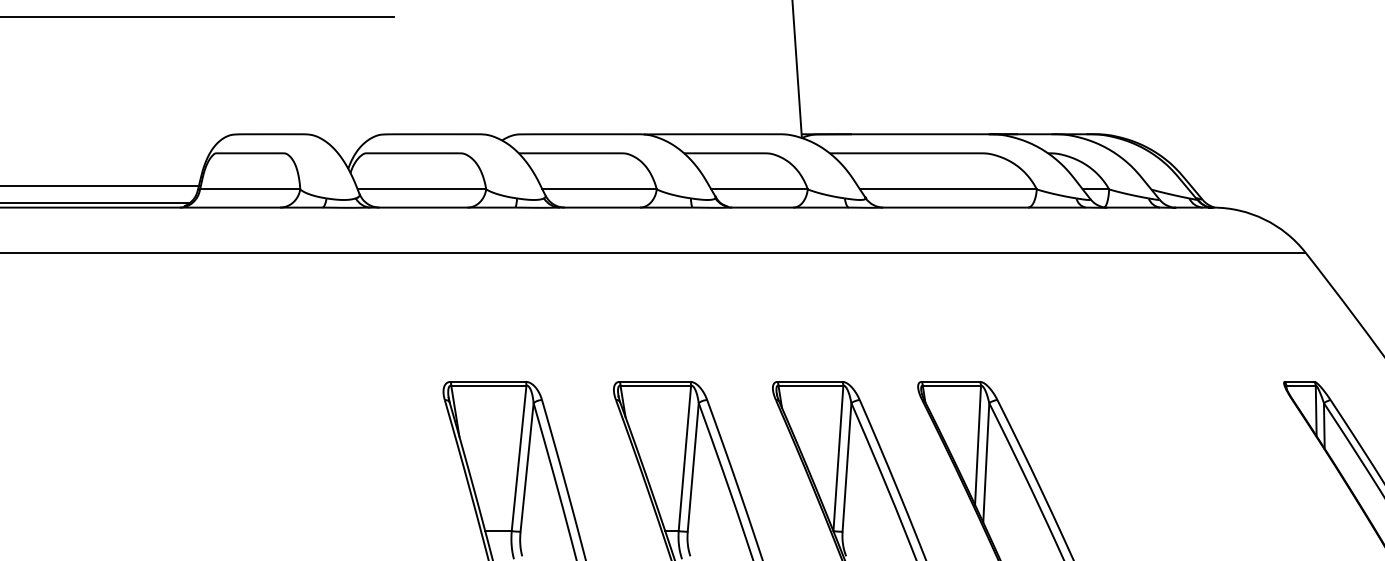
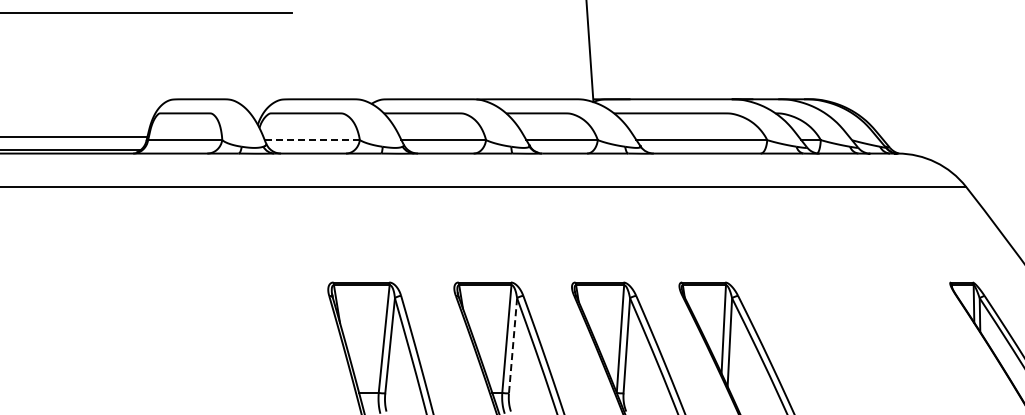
line: (422, 189) -> (312, 140), solid -> dashed
line: (693, 467) -> (513, 345), solid -> dashed

